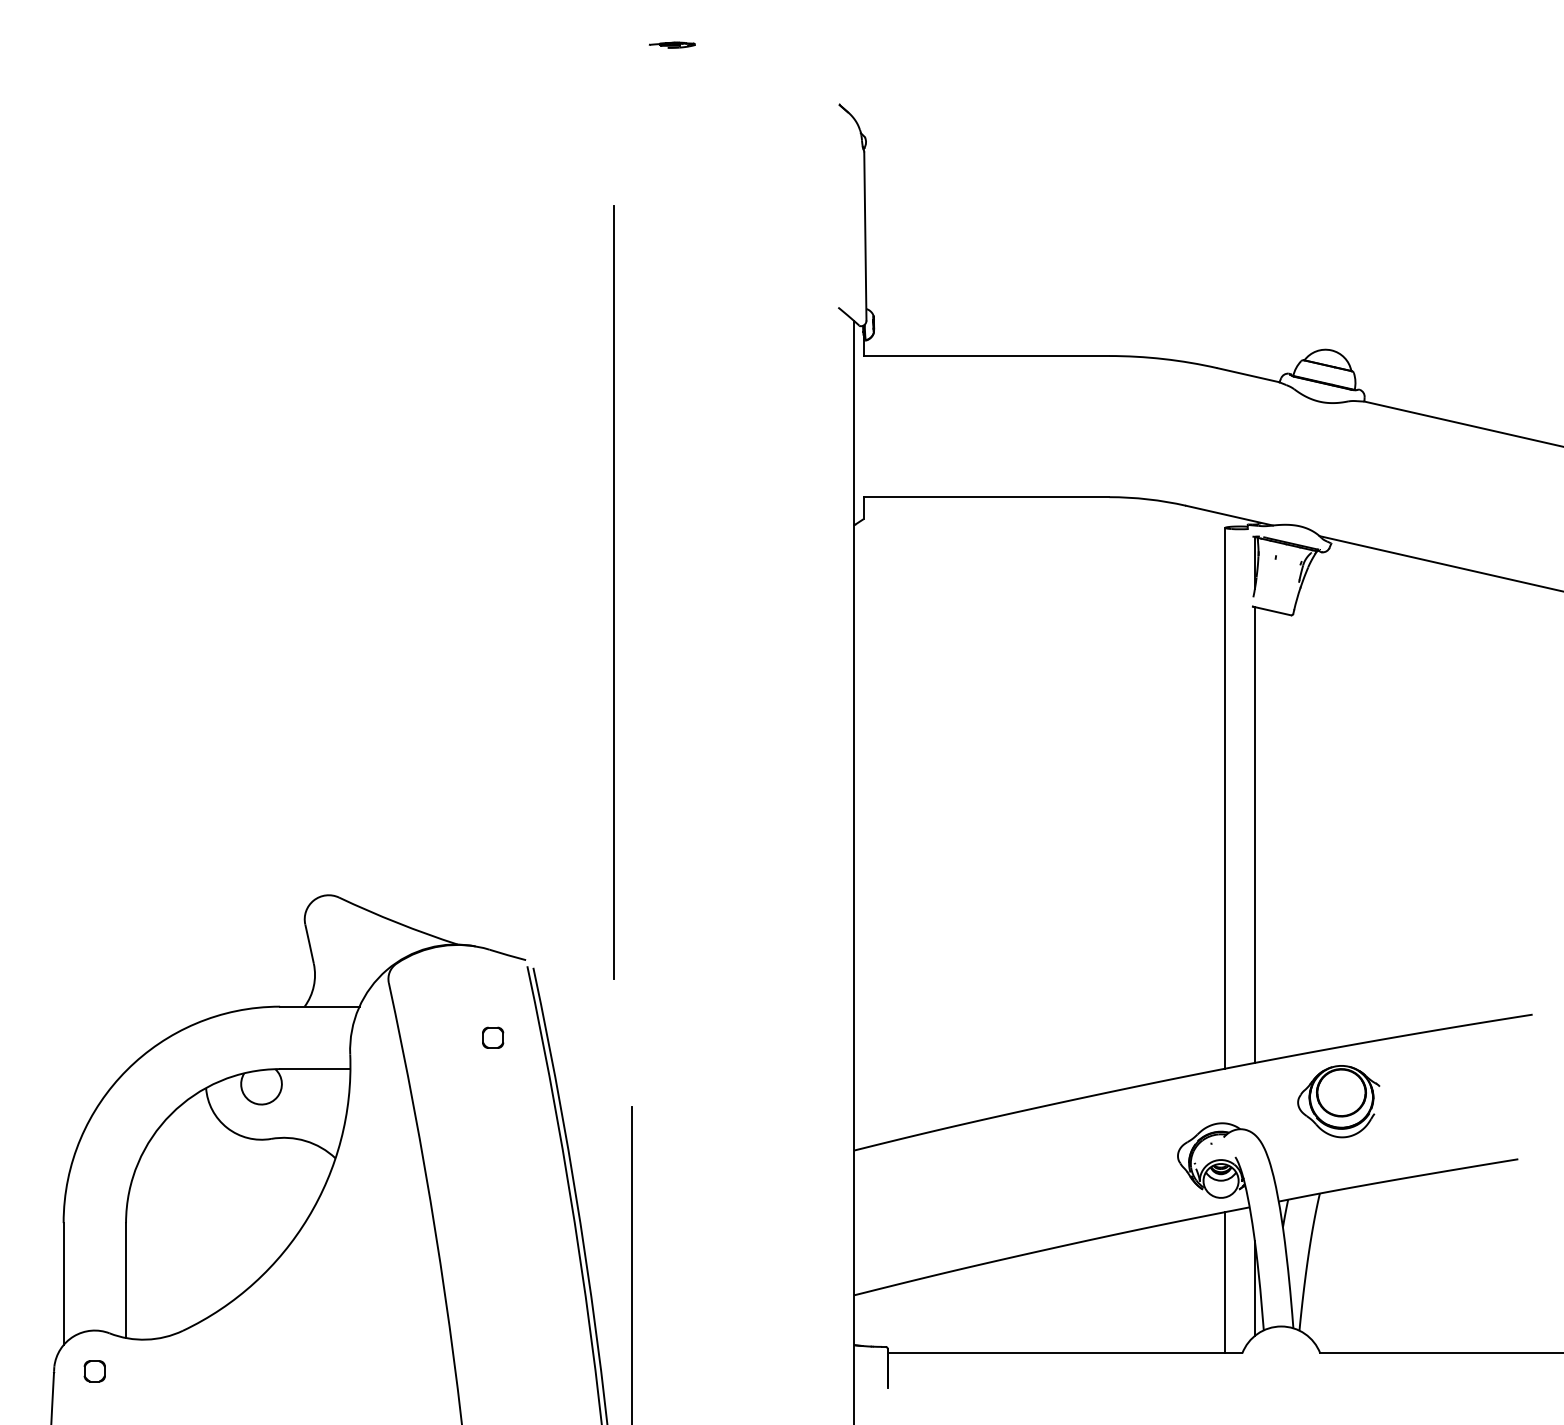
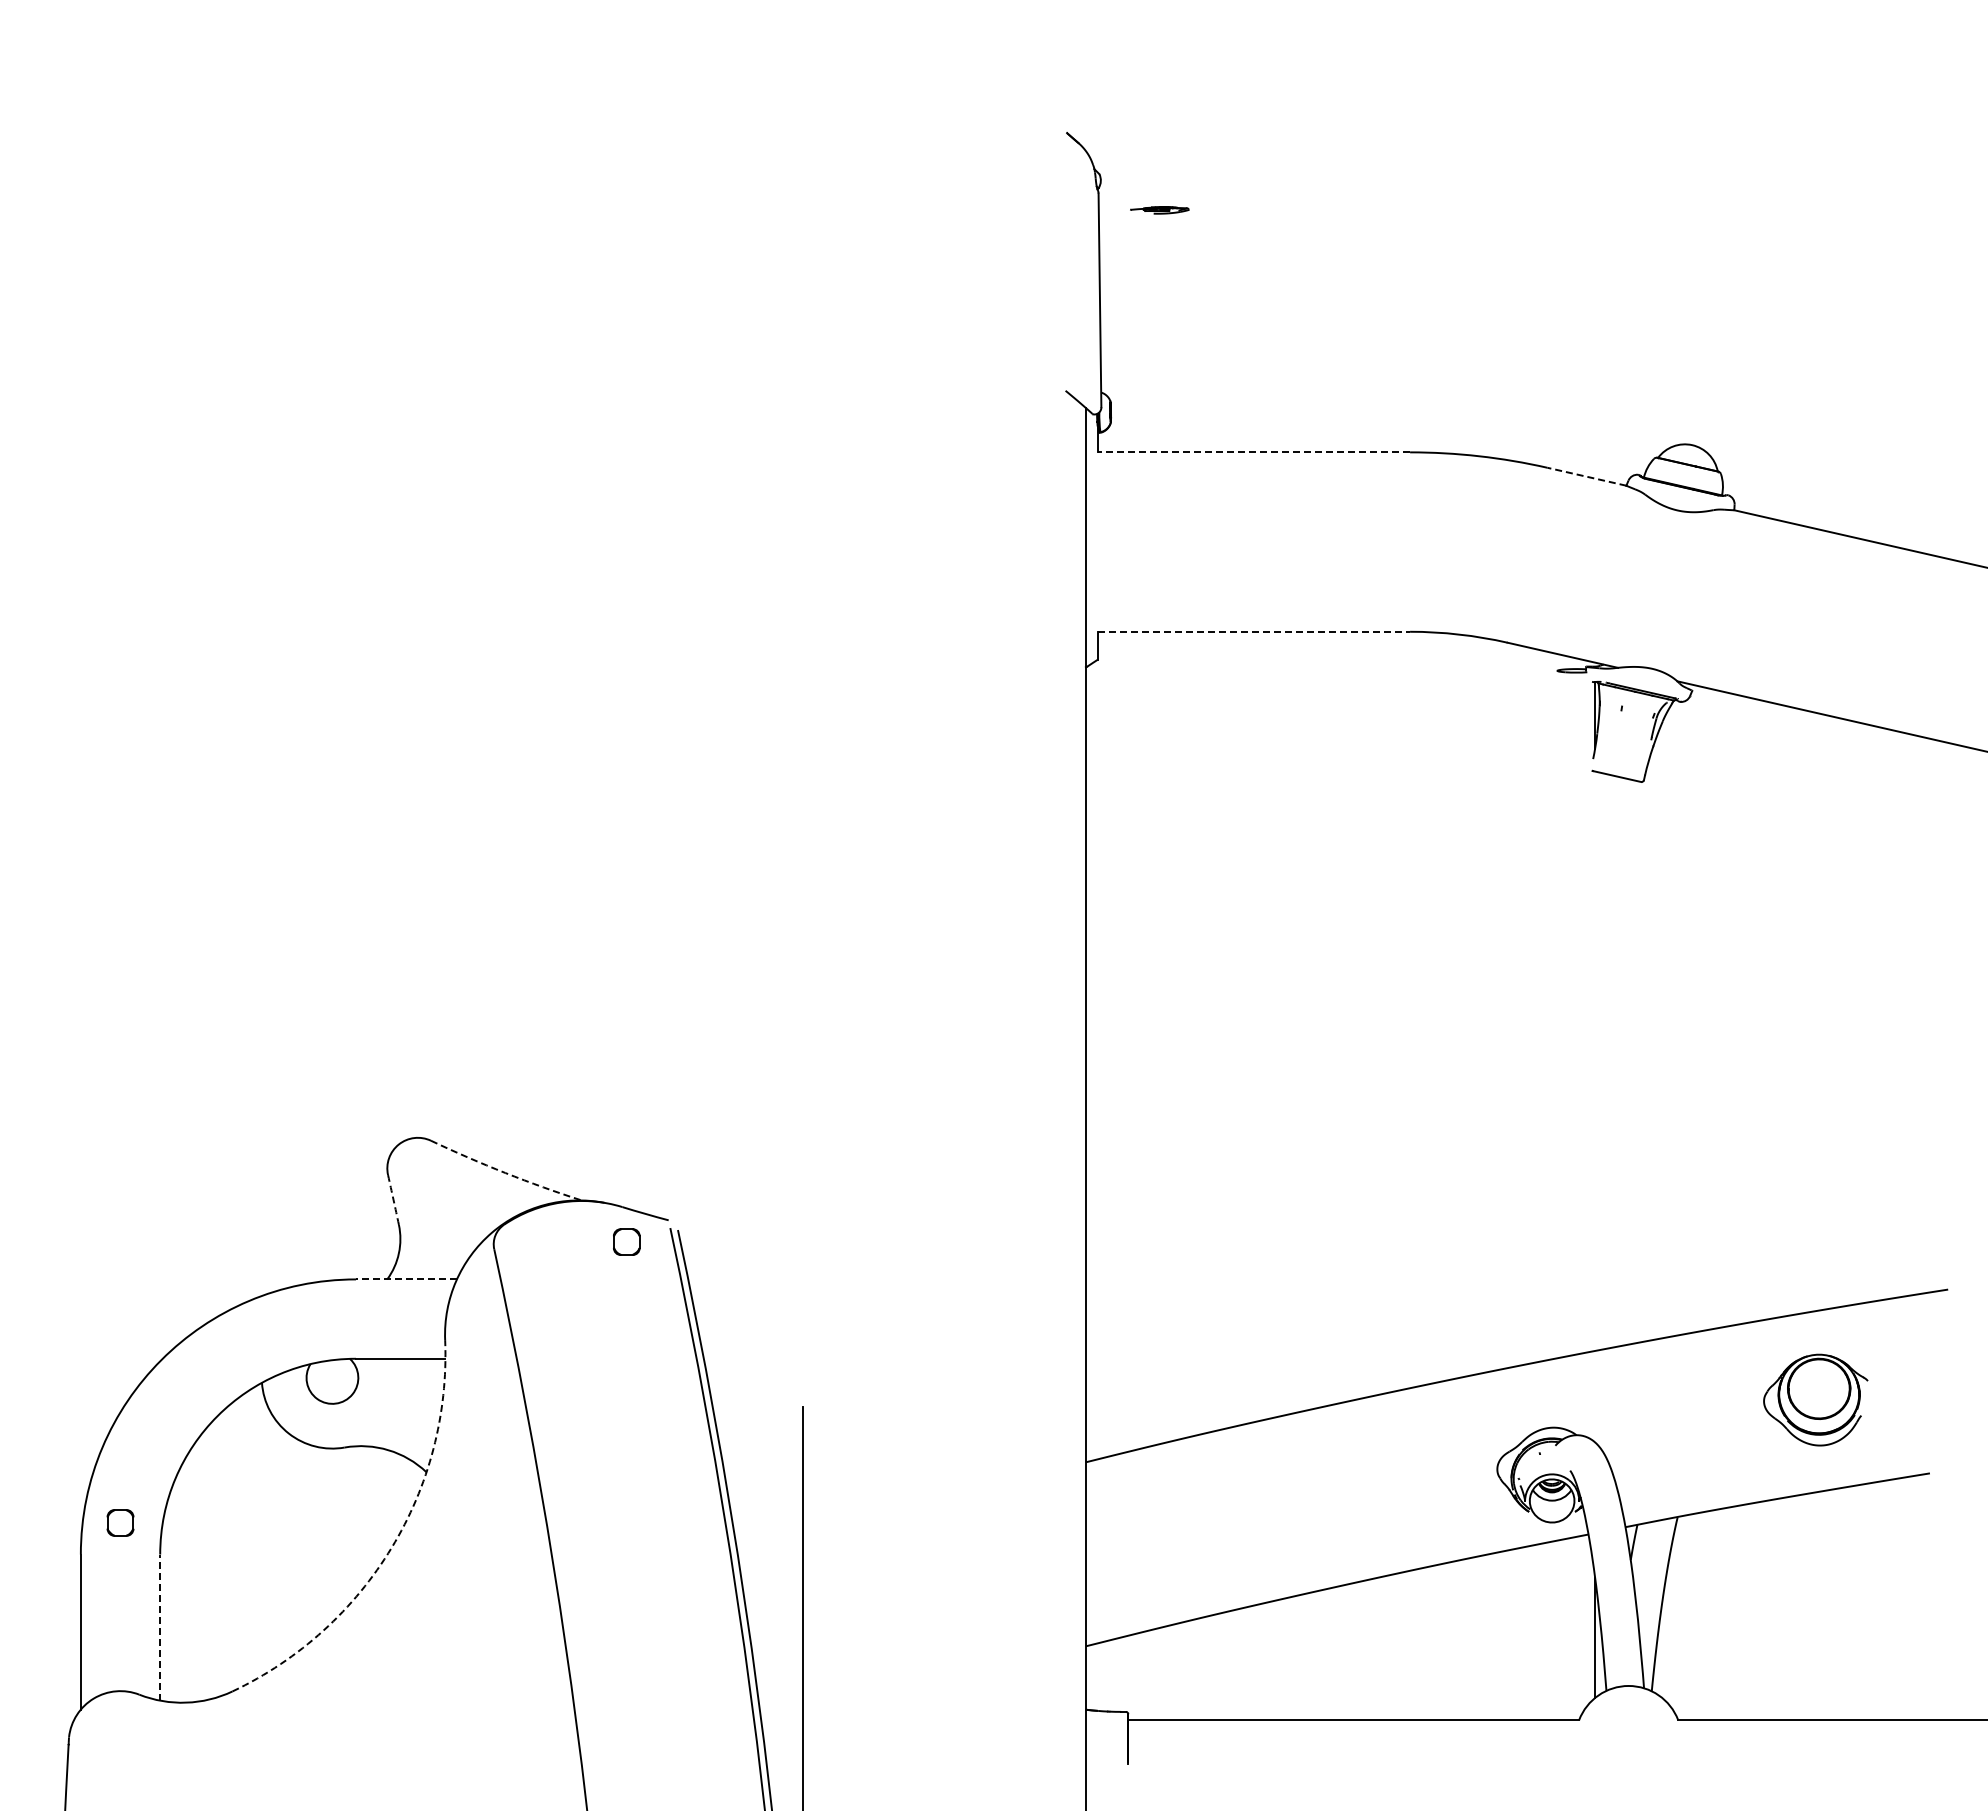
part: (672, 45) -> (1159, 210), moved
line: (986, 356) -> (1253, 452), solid -> dashed
line: (1248, 375) -> (1586, 476), solid -> dashed
line: (986, 496) -> (1254, 631), solid -> dashed
line: (613, 592) -> (779, 752), removed
line: (1225, 798) -> (1557, 1014), removed
line: (1255, 835) -> (1595, 1061), removed
arc: (397, 923) -> (505, 1173), solid -> dashed
arc: (309, 943) -> (393, 1199), solid -> dashed
line: (319, 1006) -> (405, 1279), solid -> dashed
part: (492, 1037) -> (626, 1241), moved
part: (1338, 1101) -> (1815, 1399), moved
arc: (308, 1217) -> (391, 1547), solid -> dashed
line: (126, 1280) -> (160, 1627), solid -> dashed
line: (1225, 1282) -> (1557, 1630), removed
part: (94, 1370) -> (120, 1522), moved

